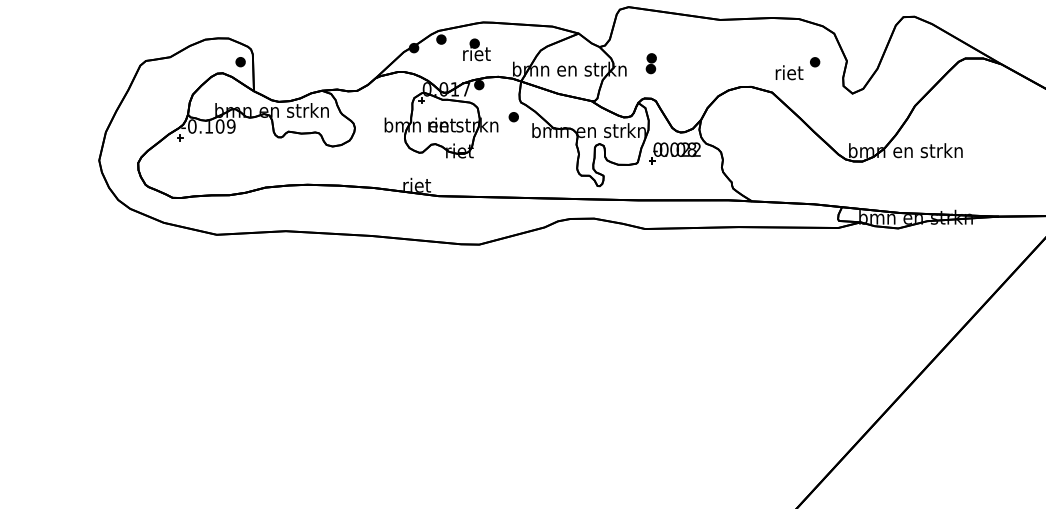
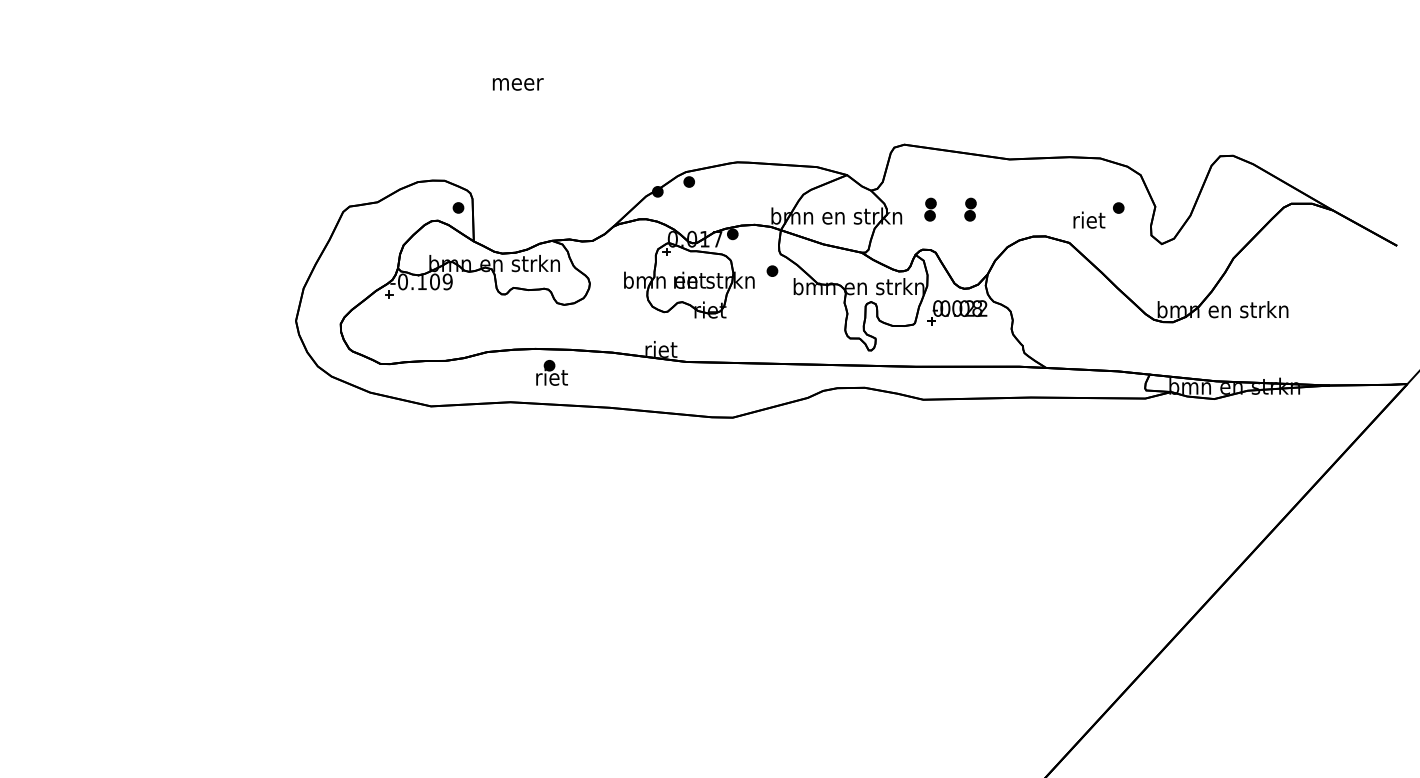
part: (476, 49) -> (551, 372), moved
part: (686, 63) -> (970, 209), added

